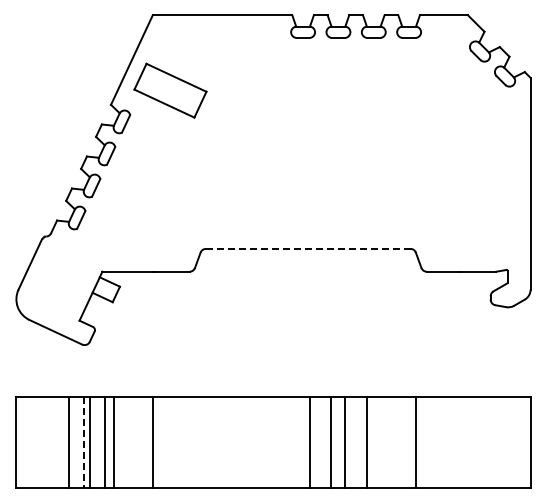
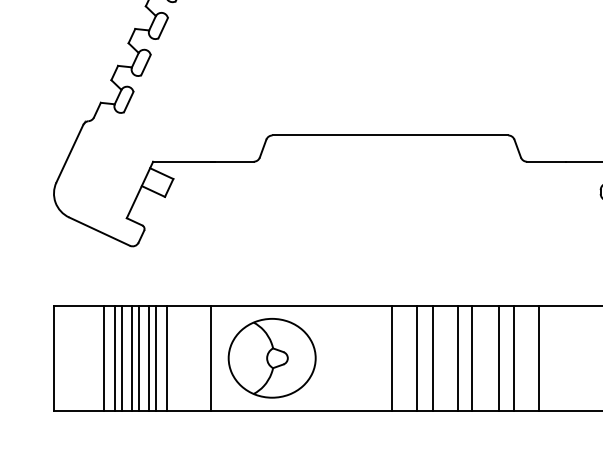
line: (308, 248) -> (390, 134), dashed -> solid
line: (60, 441) -> (104, 357), added
line: (75, 441) -> (122, 357), added
line: (99, 441) -> (149, 357), added
line: (379, 441) -> (472, 357), added
line: (402, 441) -> (499, 357), added
line: (437, 441) -> (539, 357), added
line: (84, 442) -> (132, 358), dashed -> solid
part: (205, 442) -> (271, 358), added

